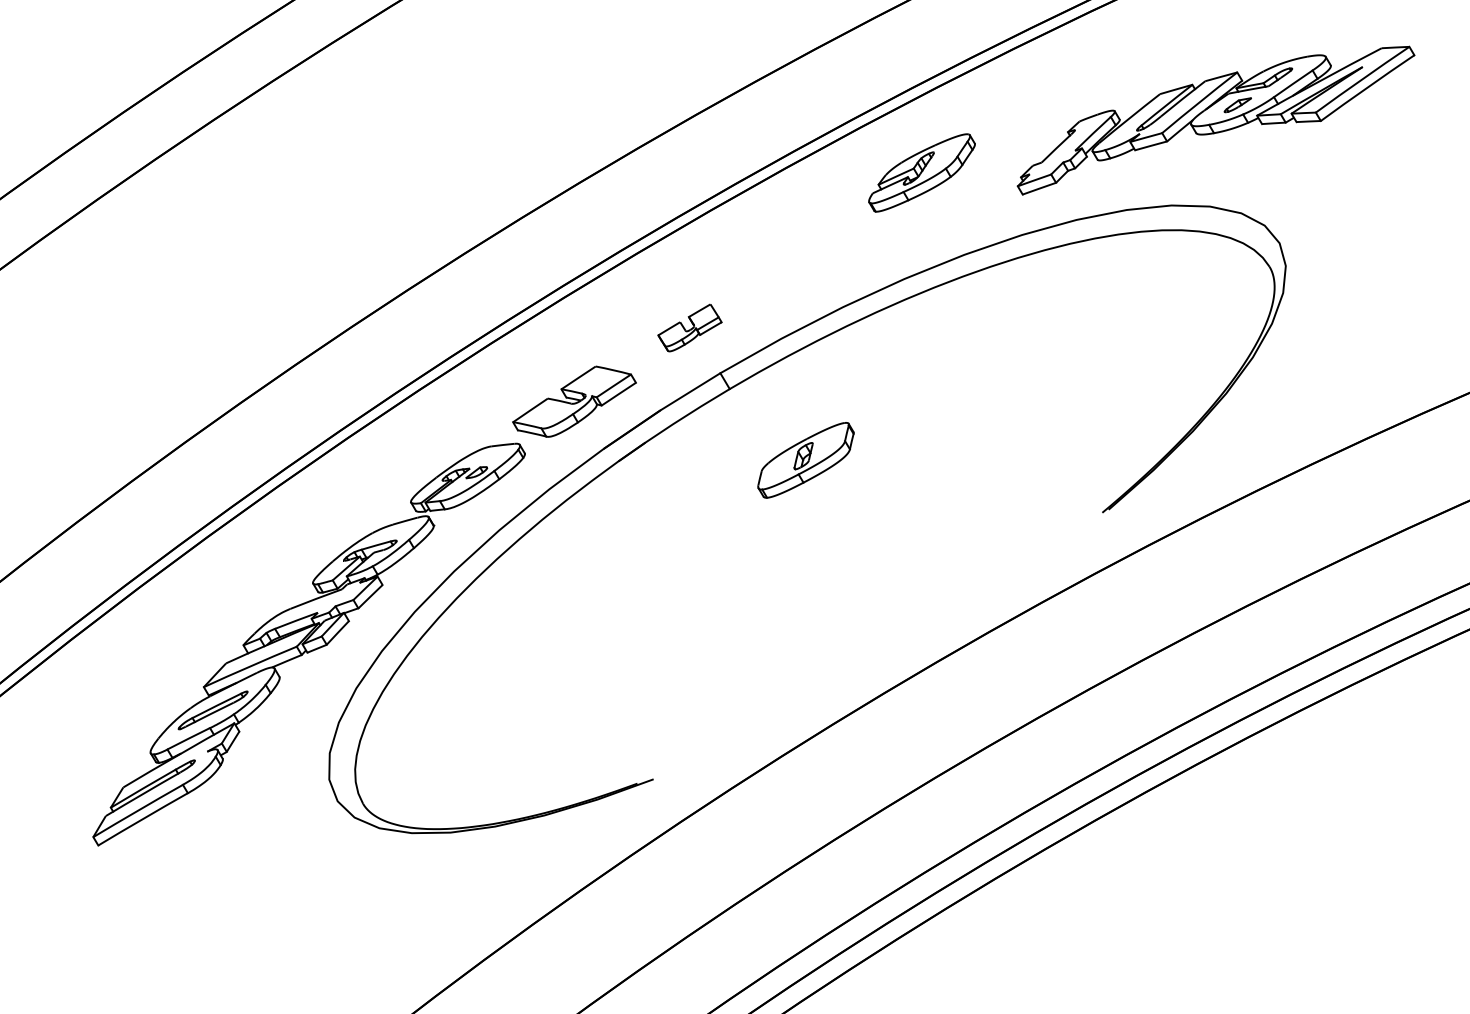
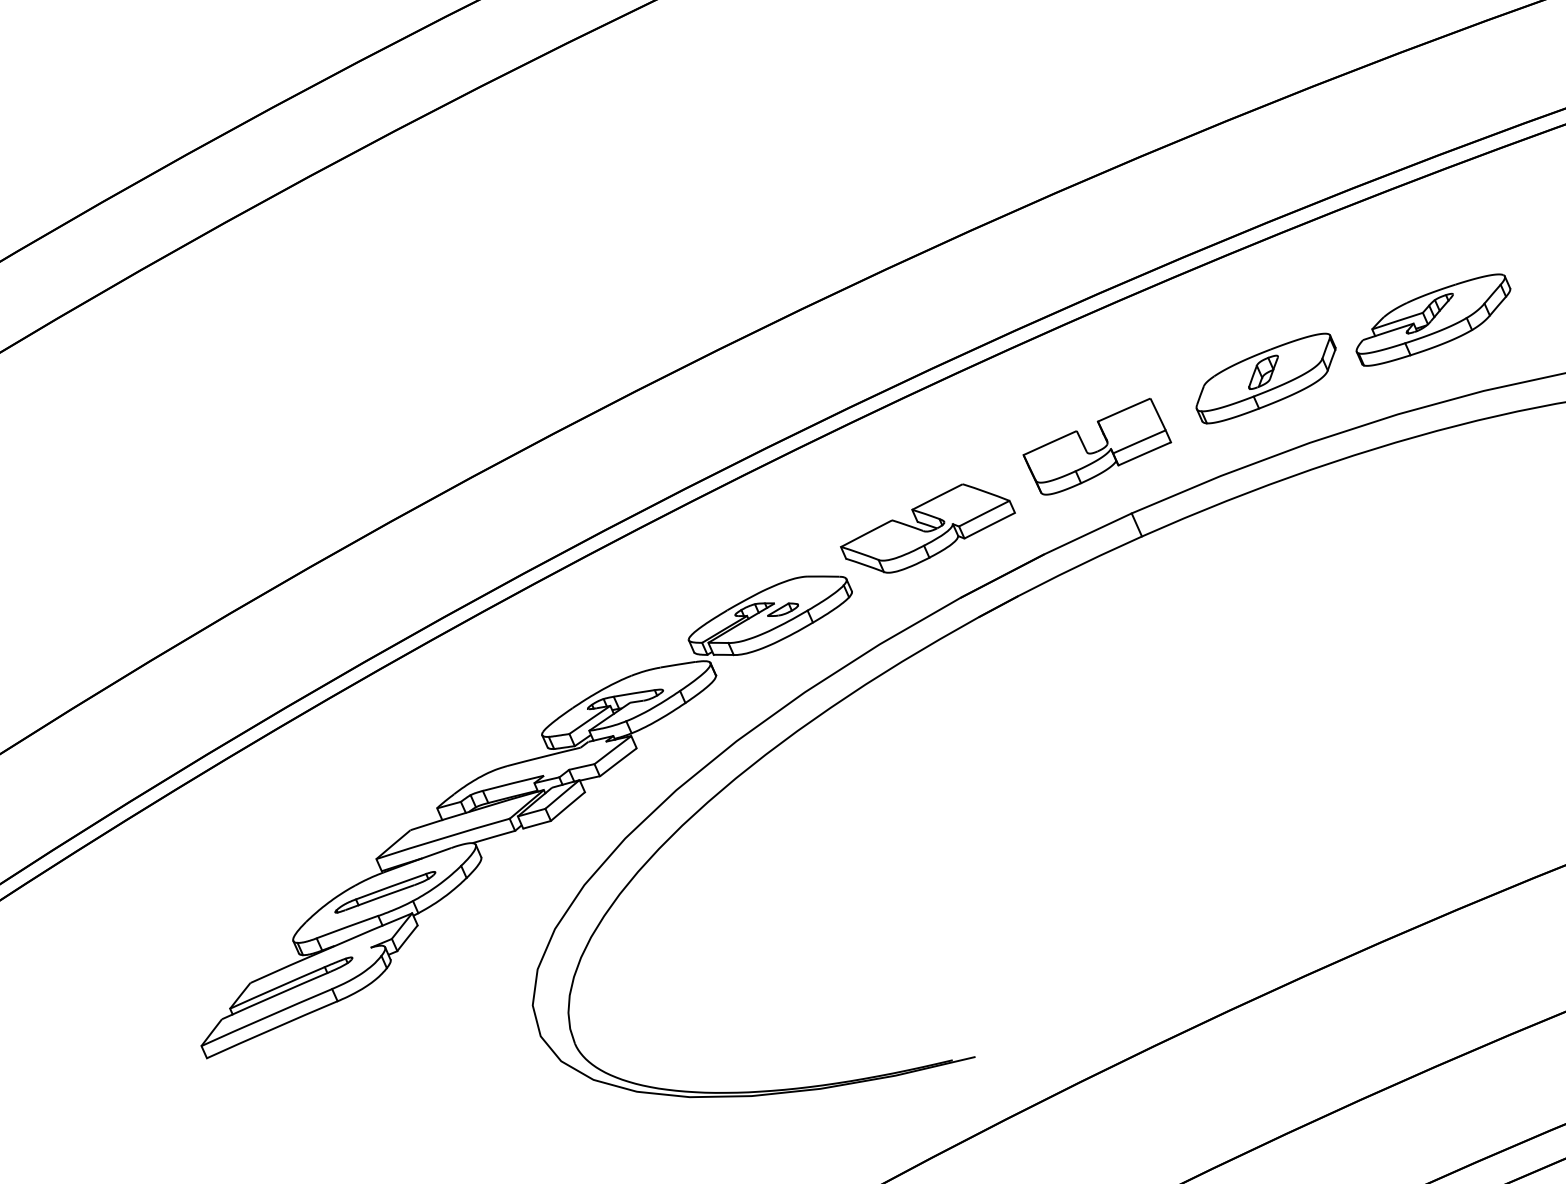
part: (921, 172) -> (1432, 319), moved
part: (689, 327) -> (1096, 446), size x1.67
part: (805, 460) -> (1265, 378), moved

